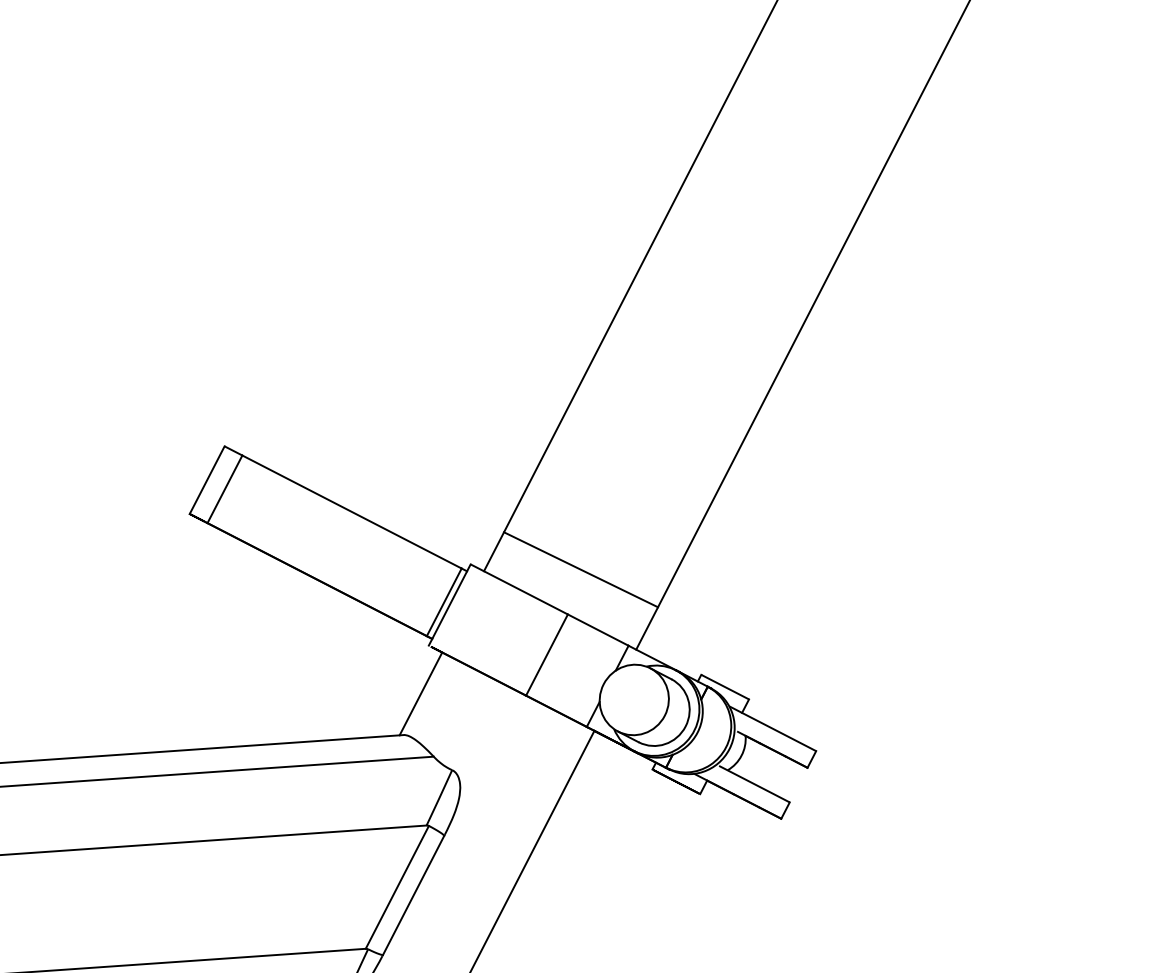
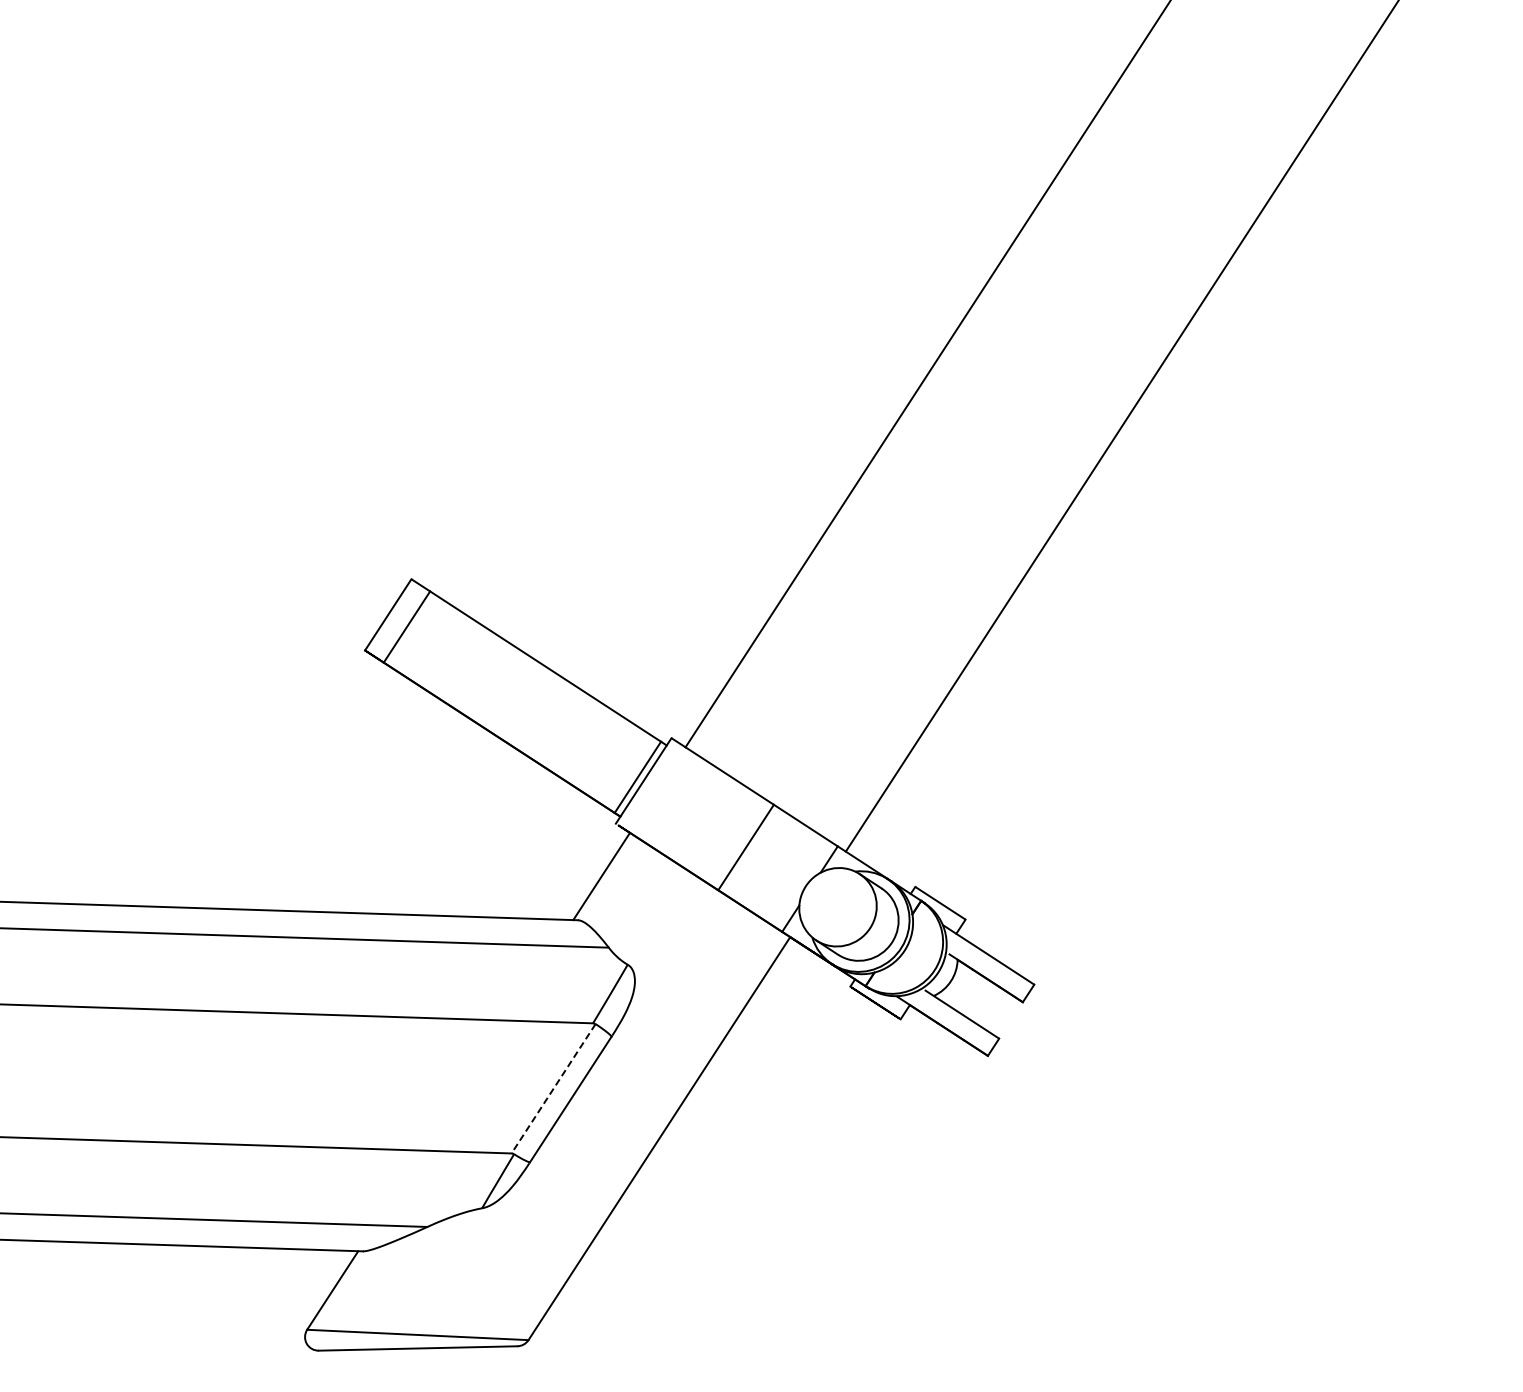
line: (580, 569) -> (793, 756), removed
line: (397, 888) -> (553, 1089), solid -> dashed

